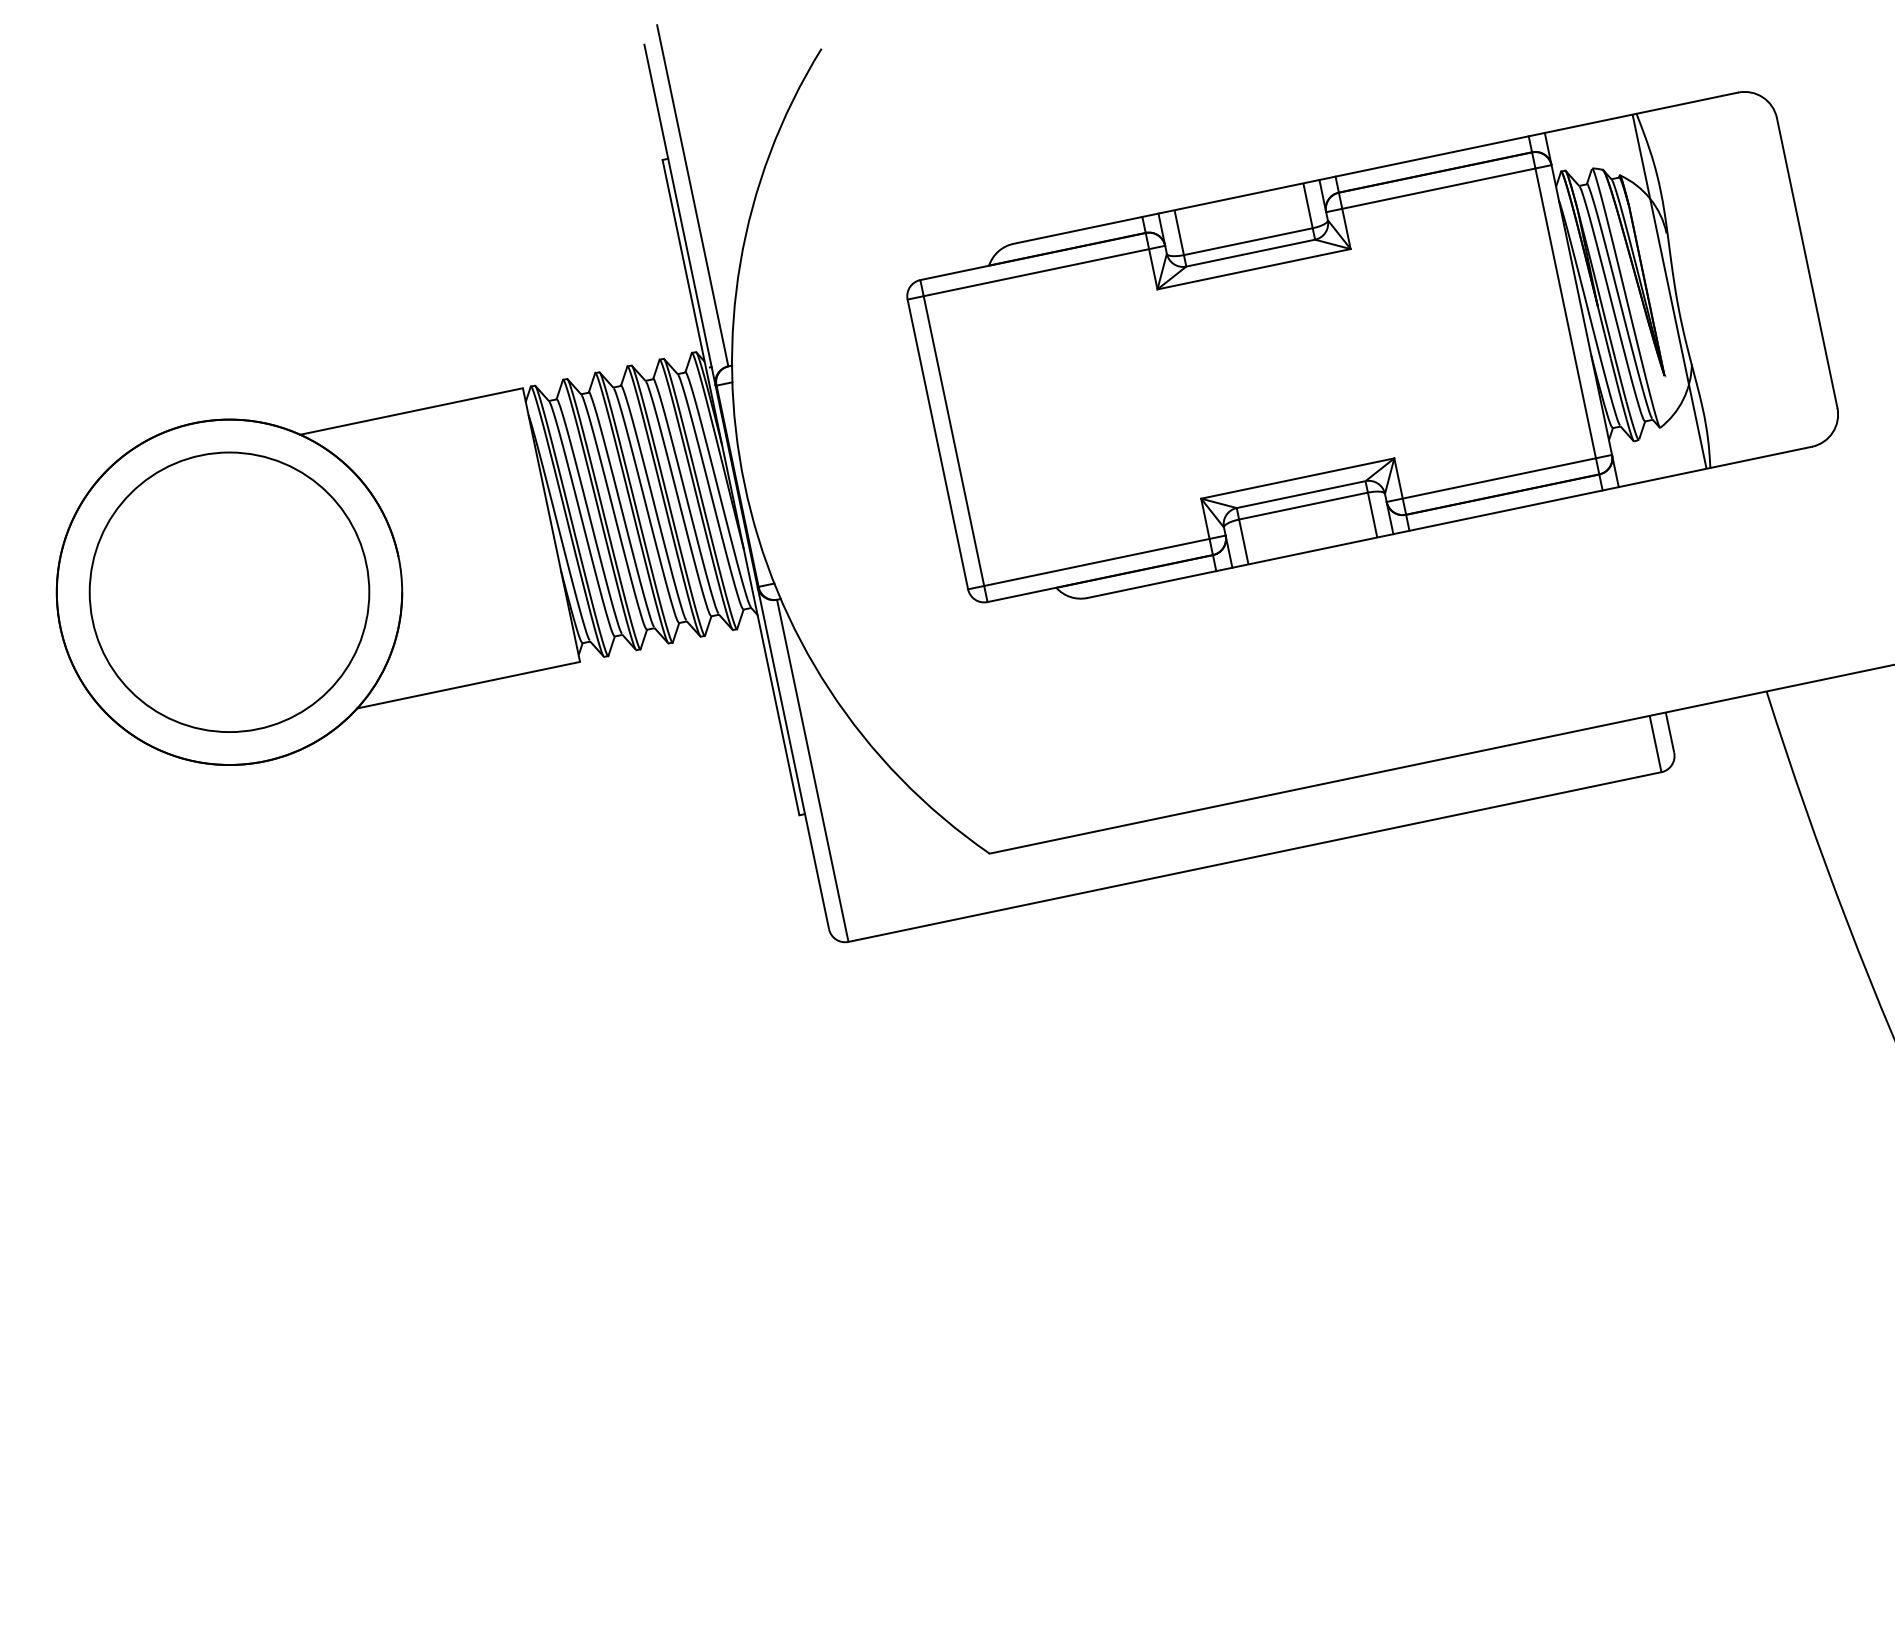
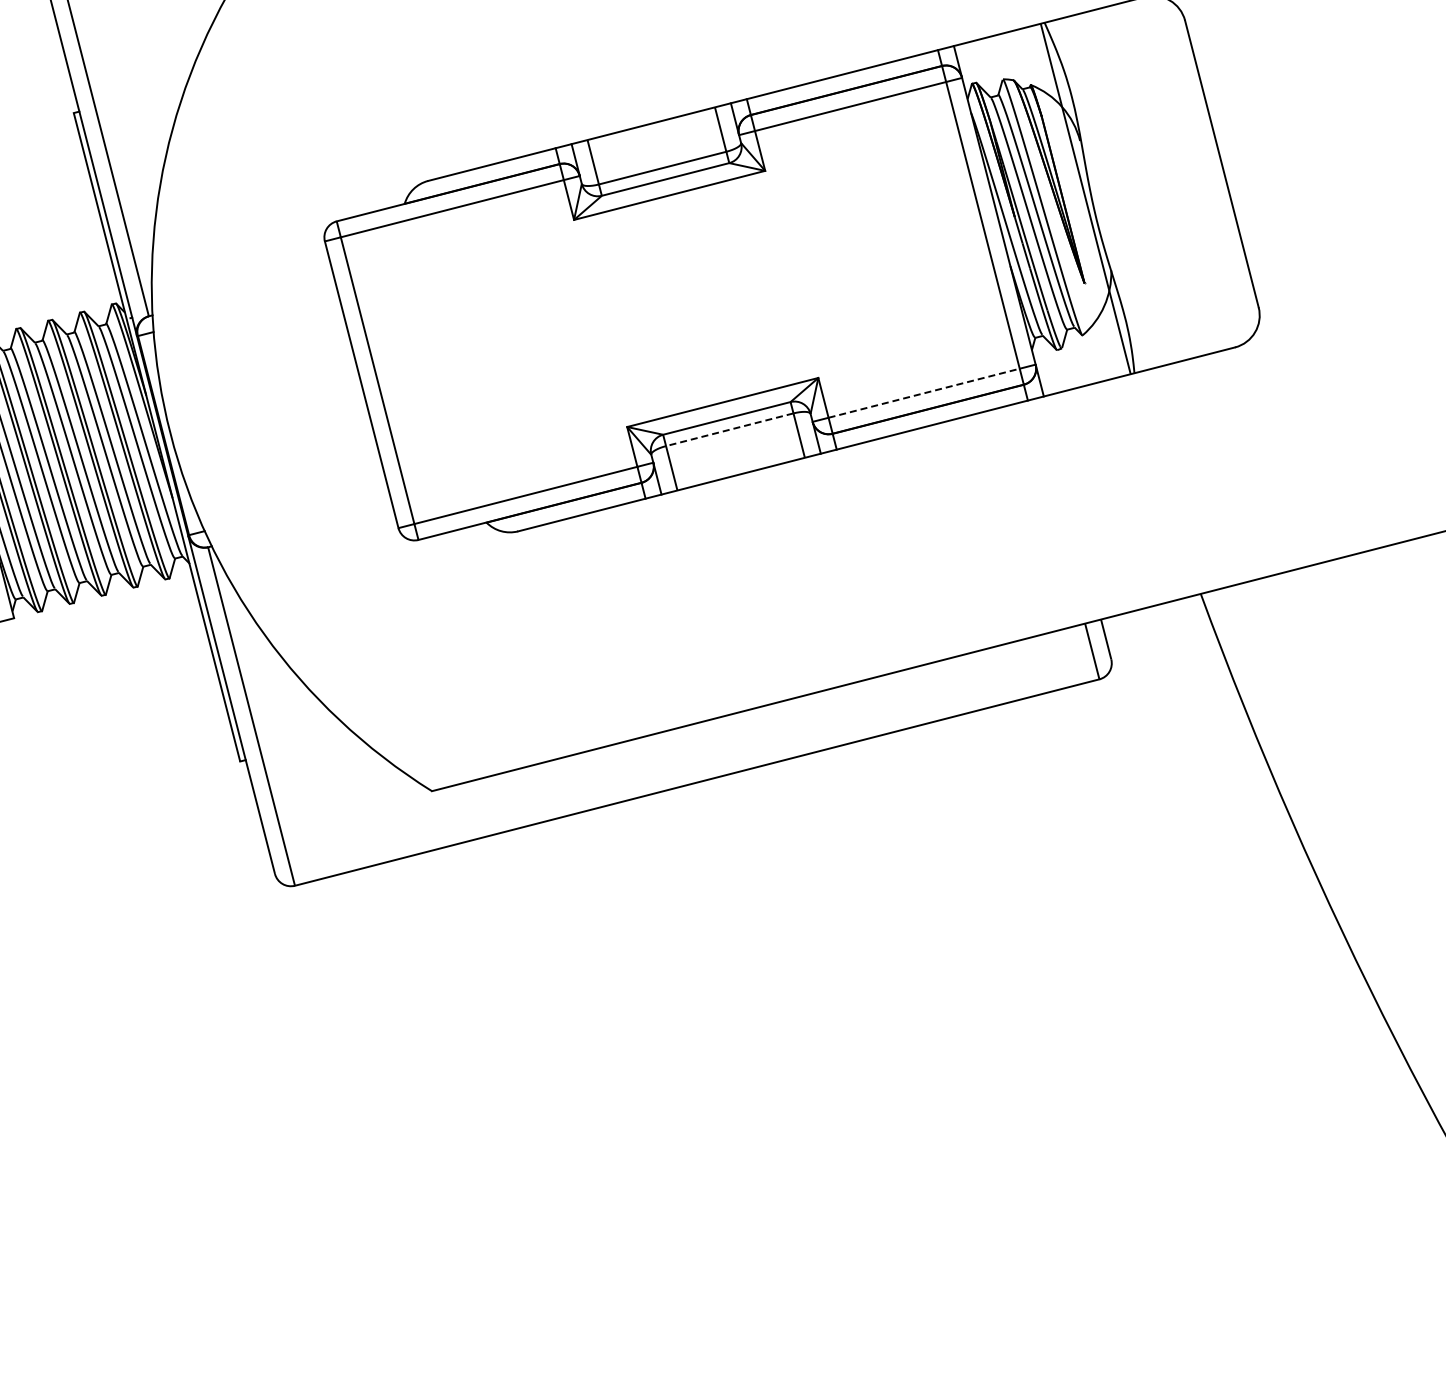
line: (1499, 478) -> (924, 393), solid -> dashed
line: (1303, 506) -> (729, 430), solid -> dashed

